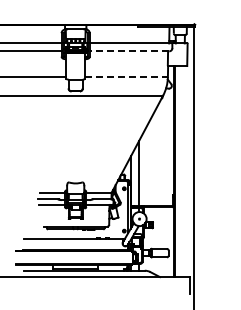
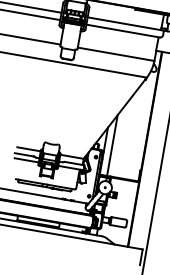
line: (129, 51) -> (123, 31), dashed -> solid
line: (126, 77) -> (116, 54), dashed -> solid

